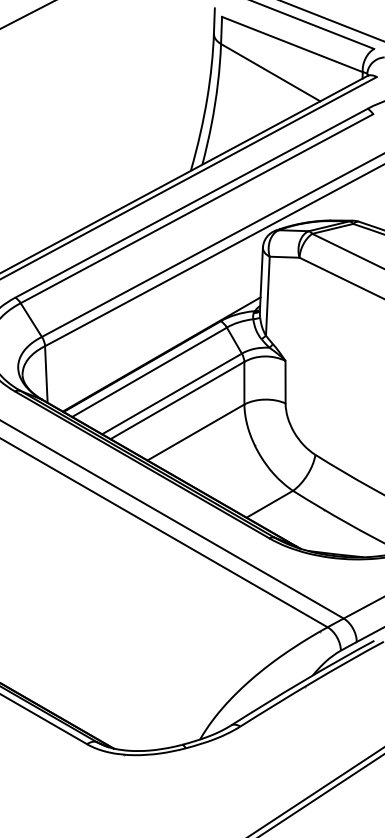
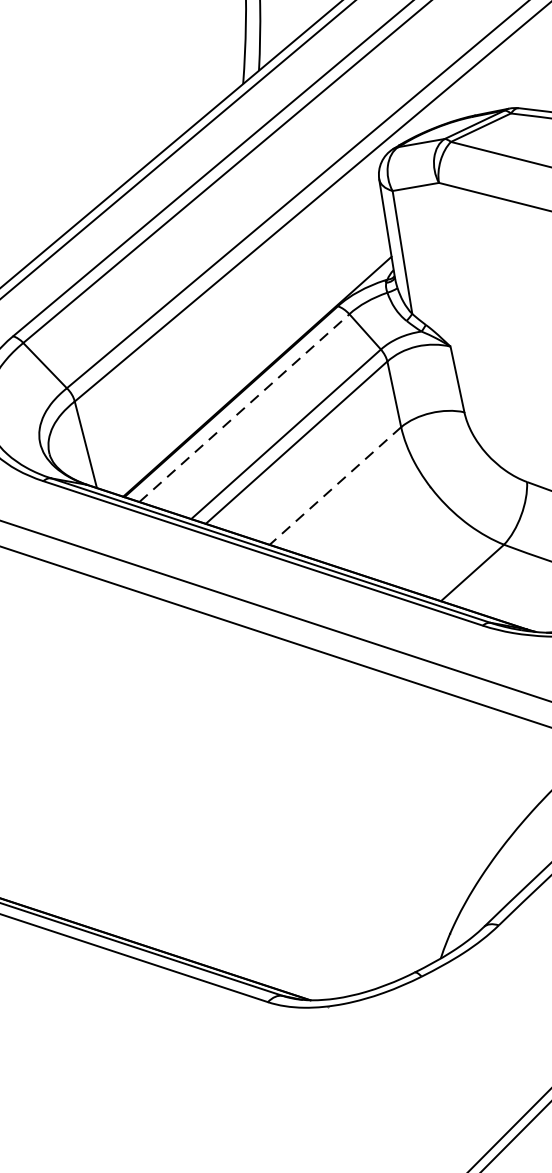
line: (149, 372) -> (244, 408), solid -> dashed
line: (195, 432) -> (334, 486), solid -> dashed

